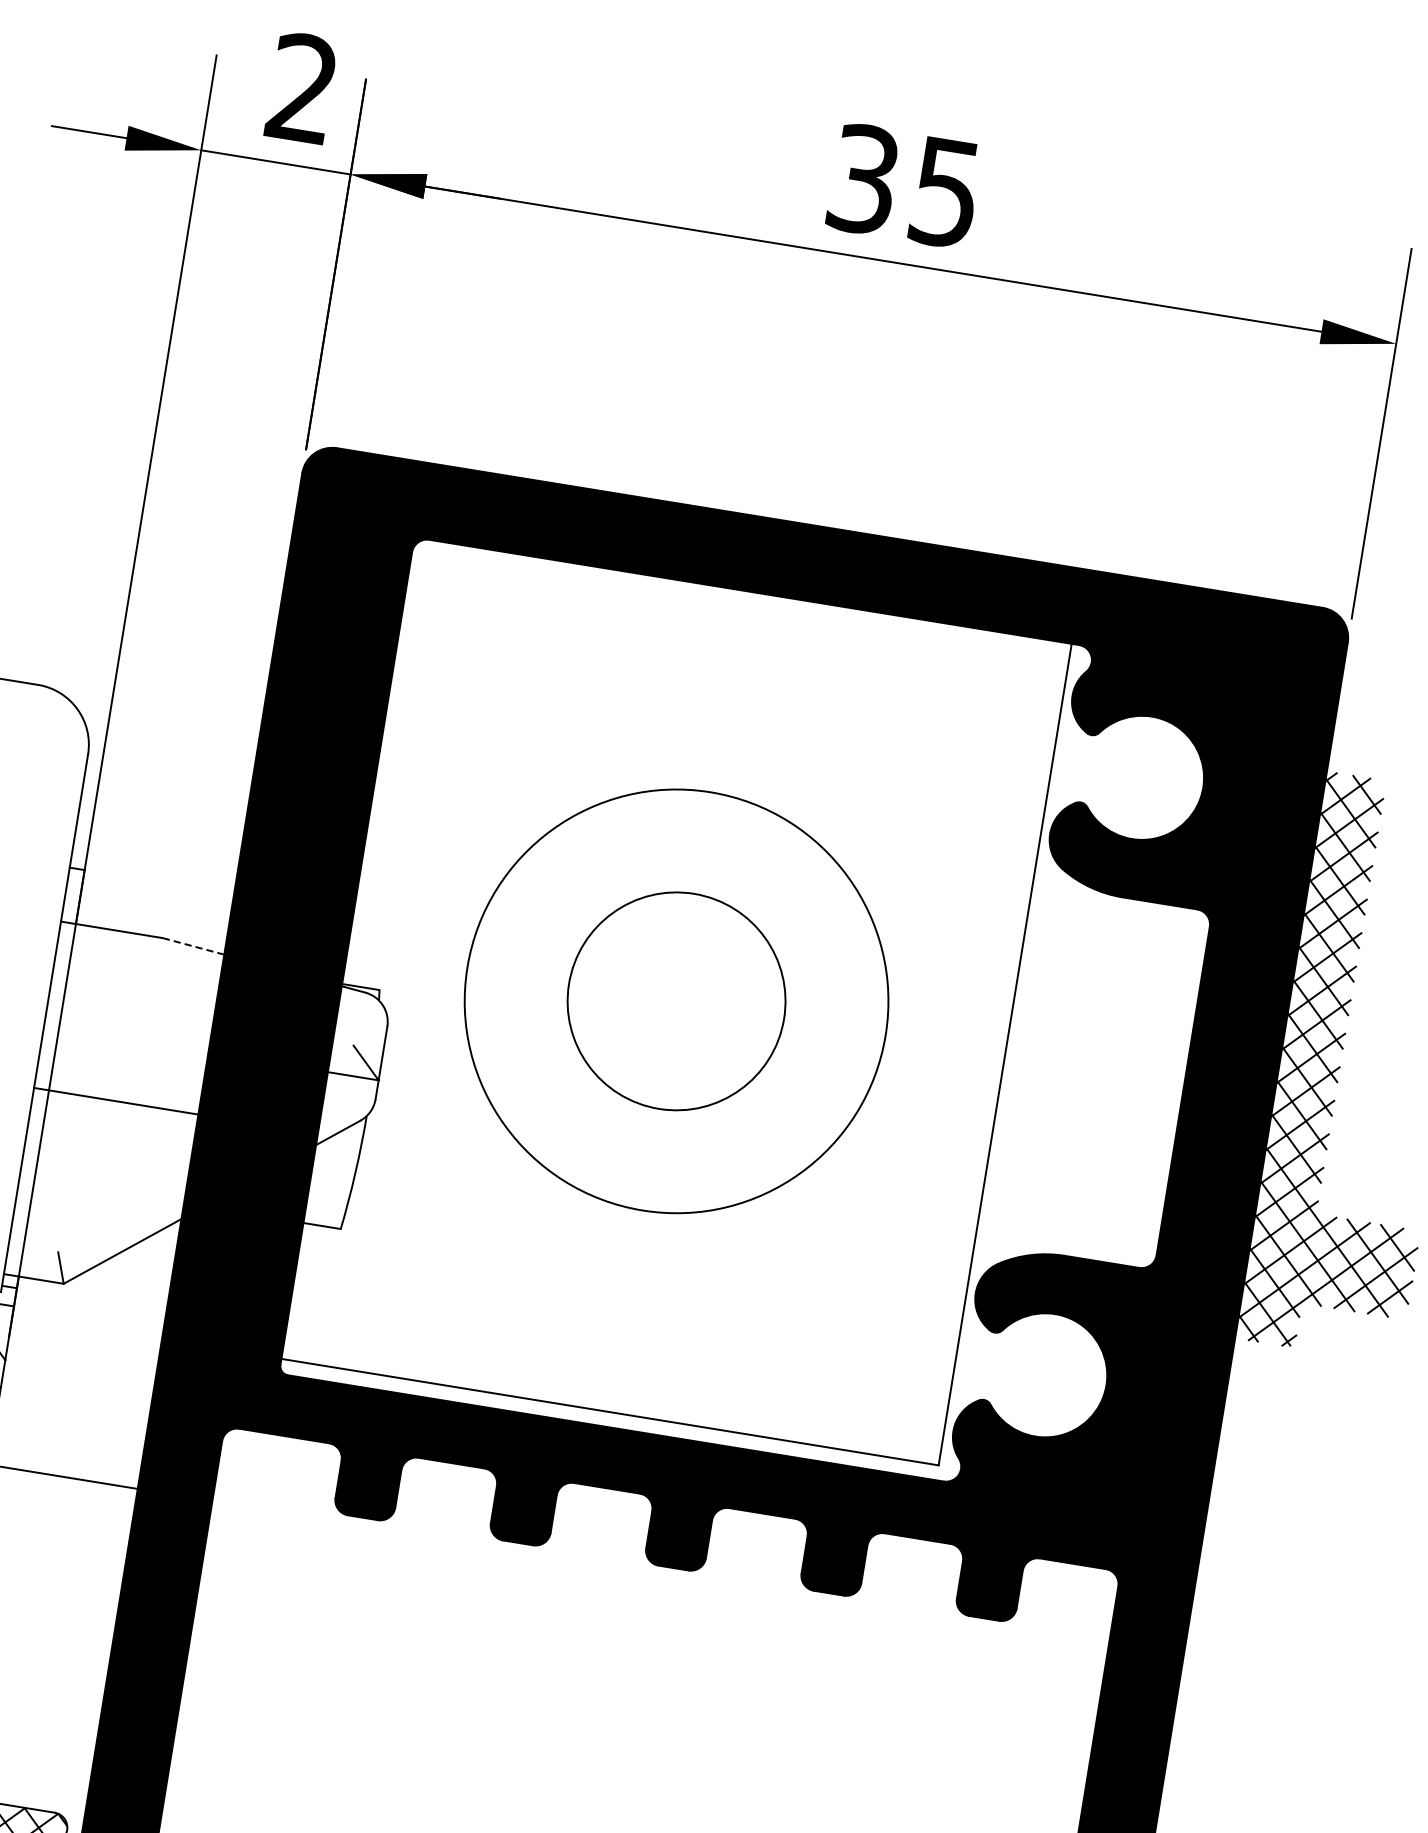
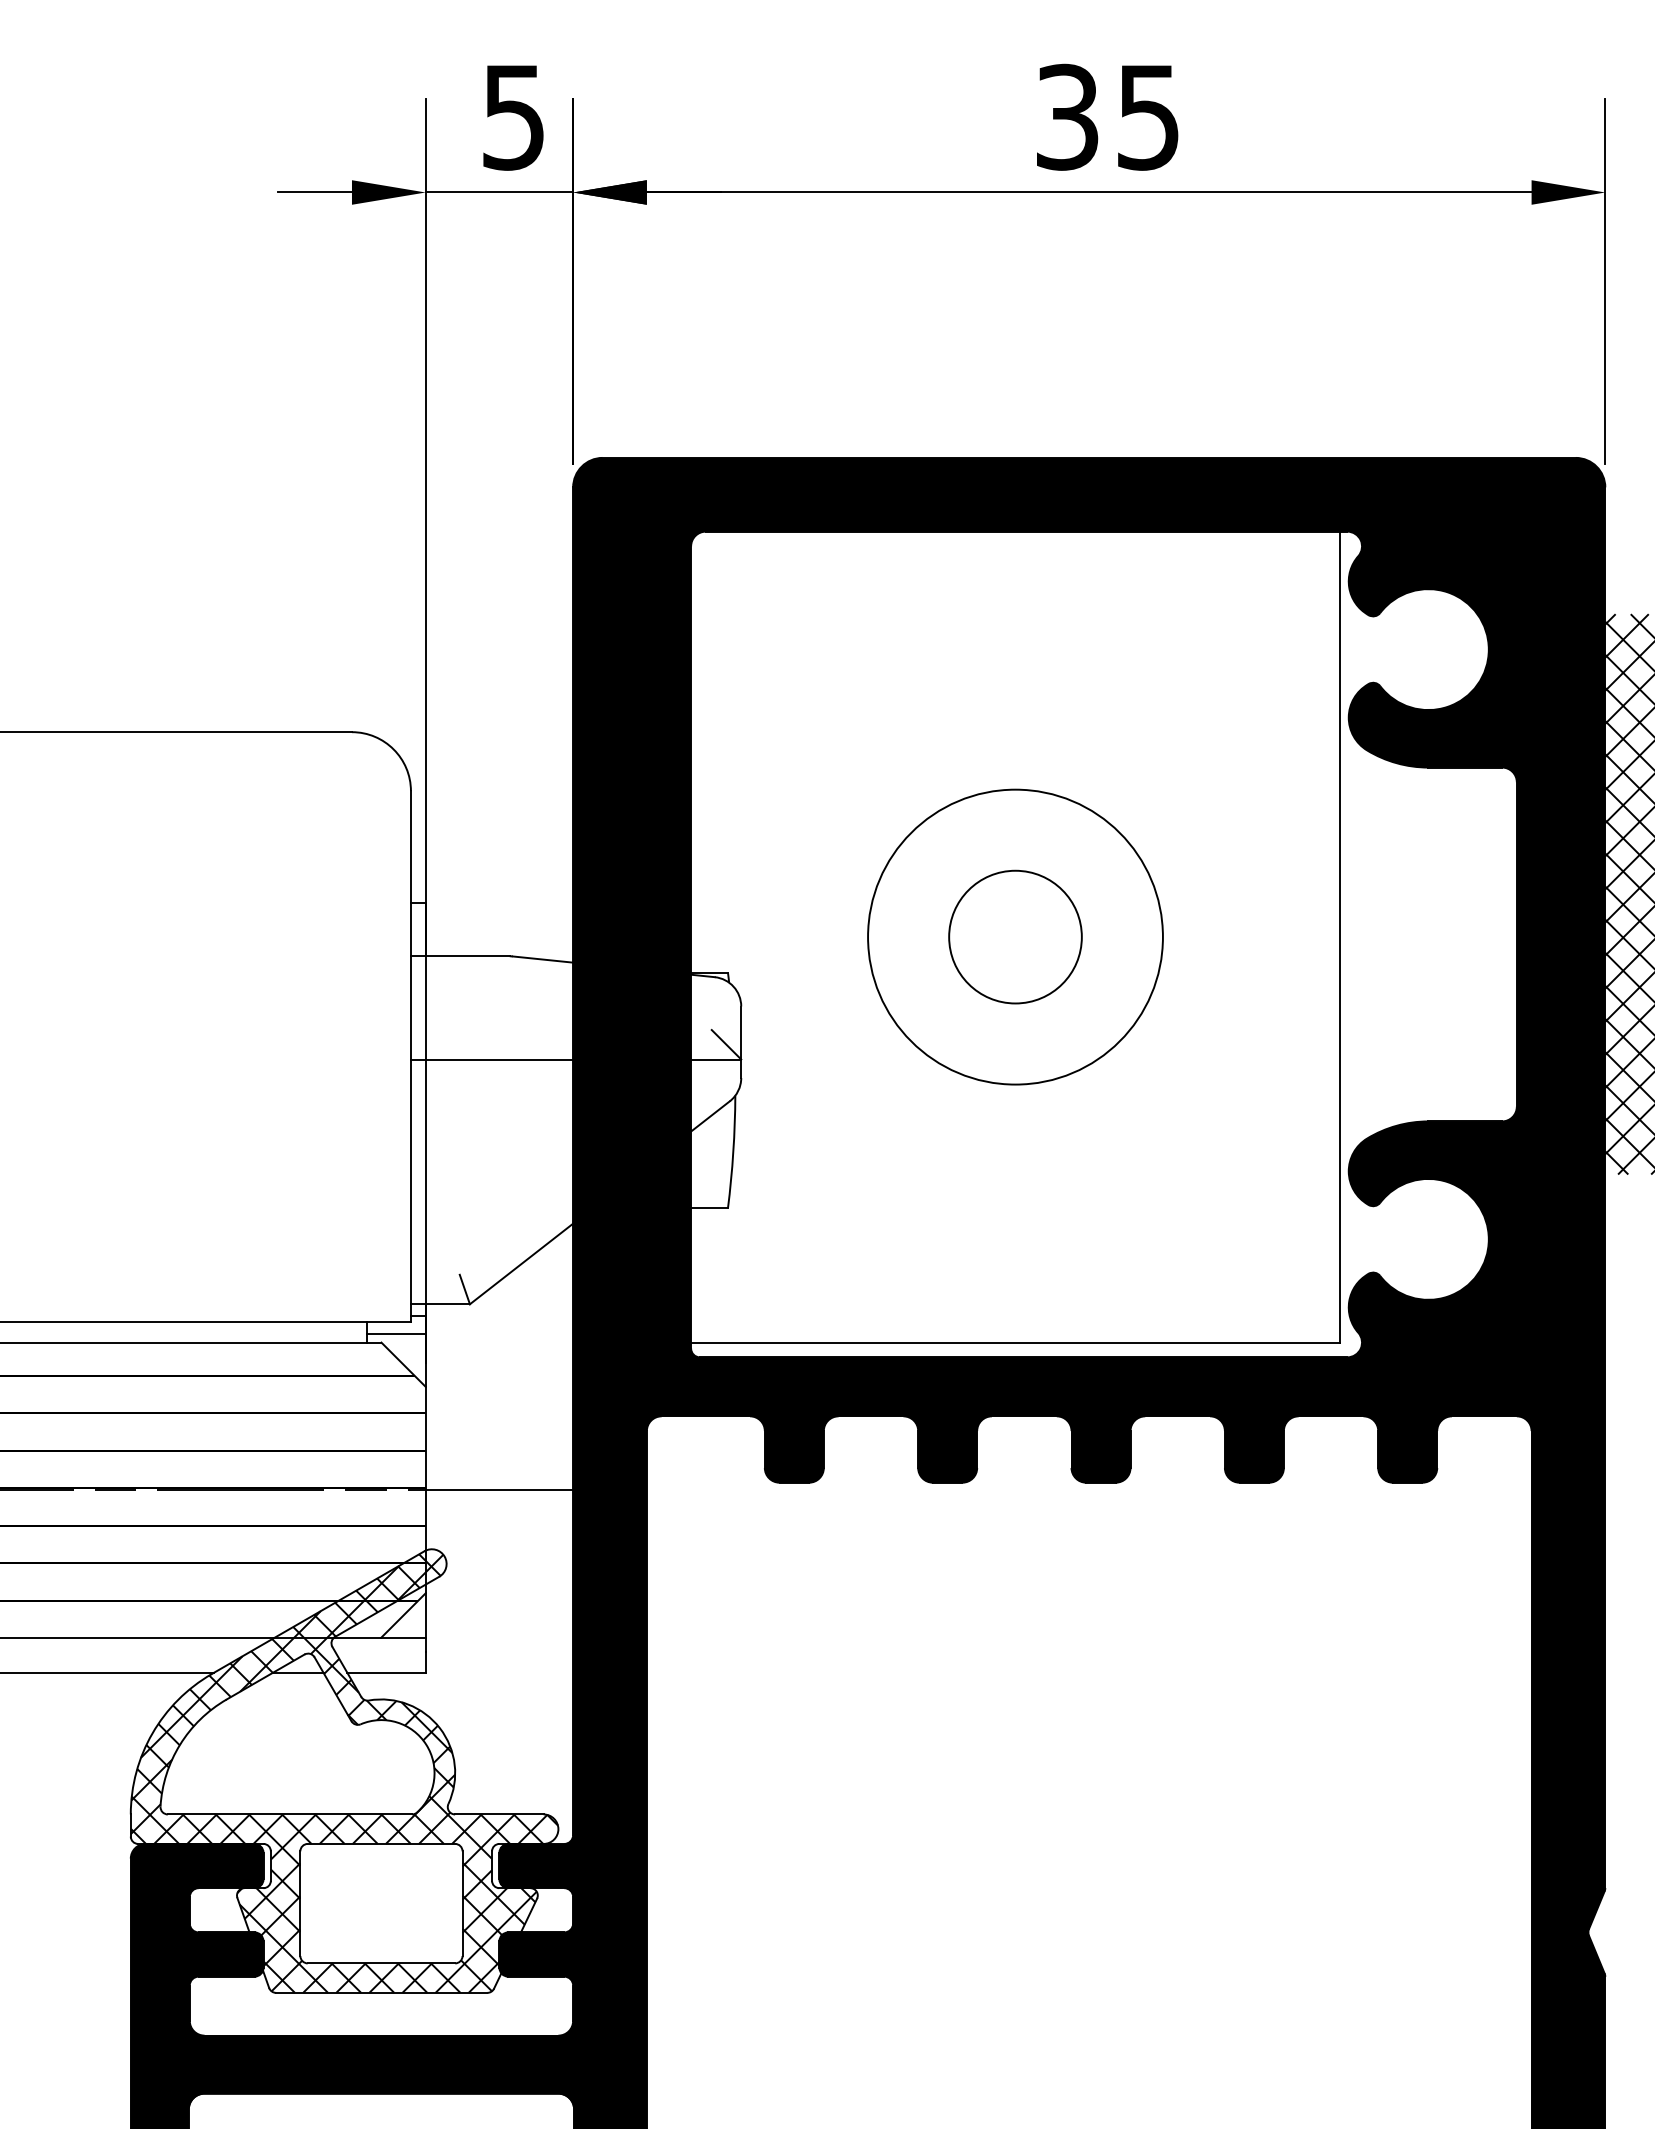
text: (302, 87) -> (513, 116), 2 -> 5
line: (193, 946) -> (542, 959), dashed -> solid
circle: (676, 1000) -> (1015, 936), size x0.62
circle: (676, 1000) -> (1015, 936), size x0.71
line: (115, 1101) -> (491, 1059), moved

